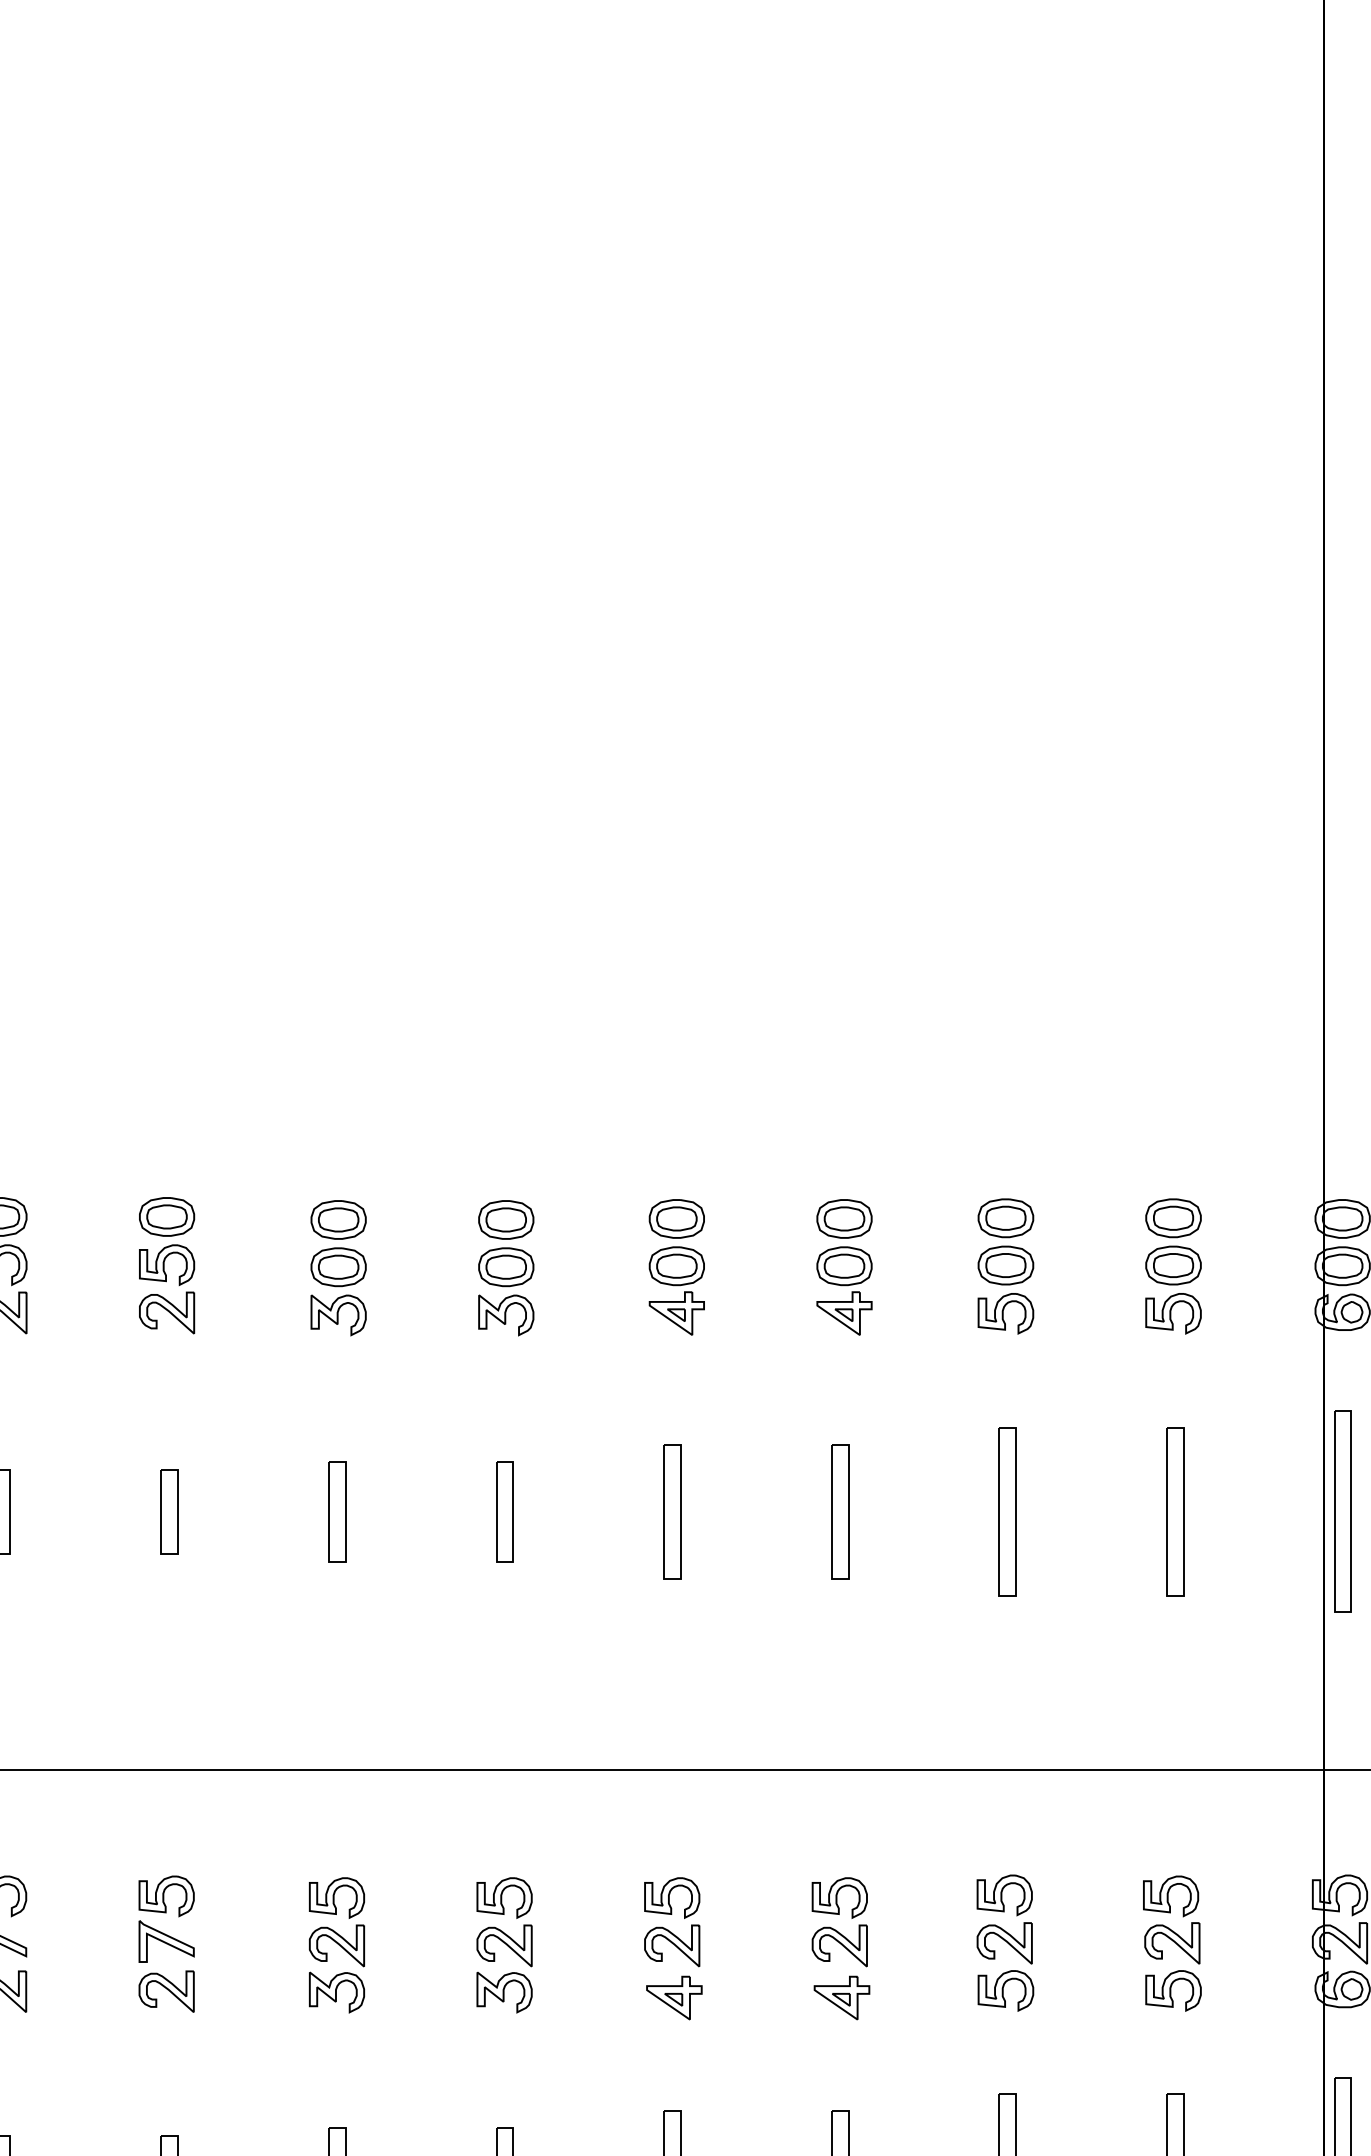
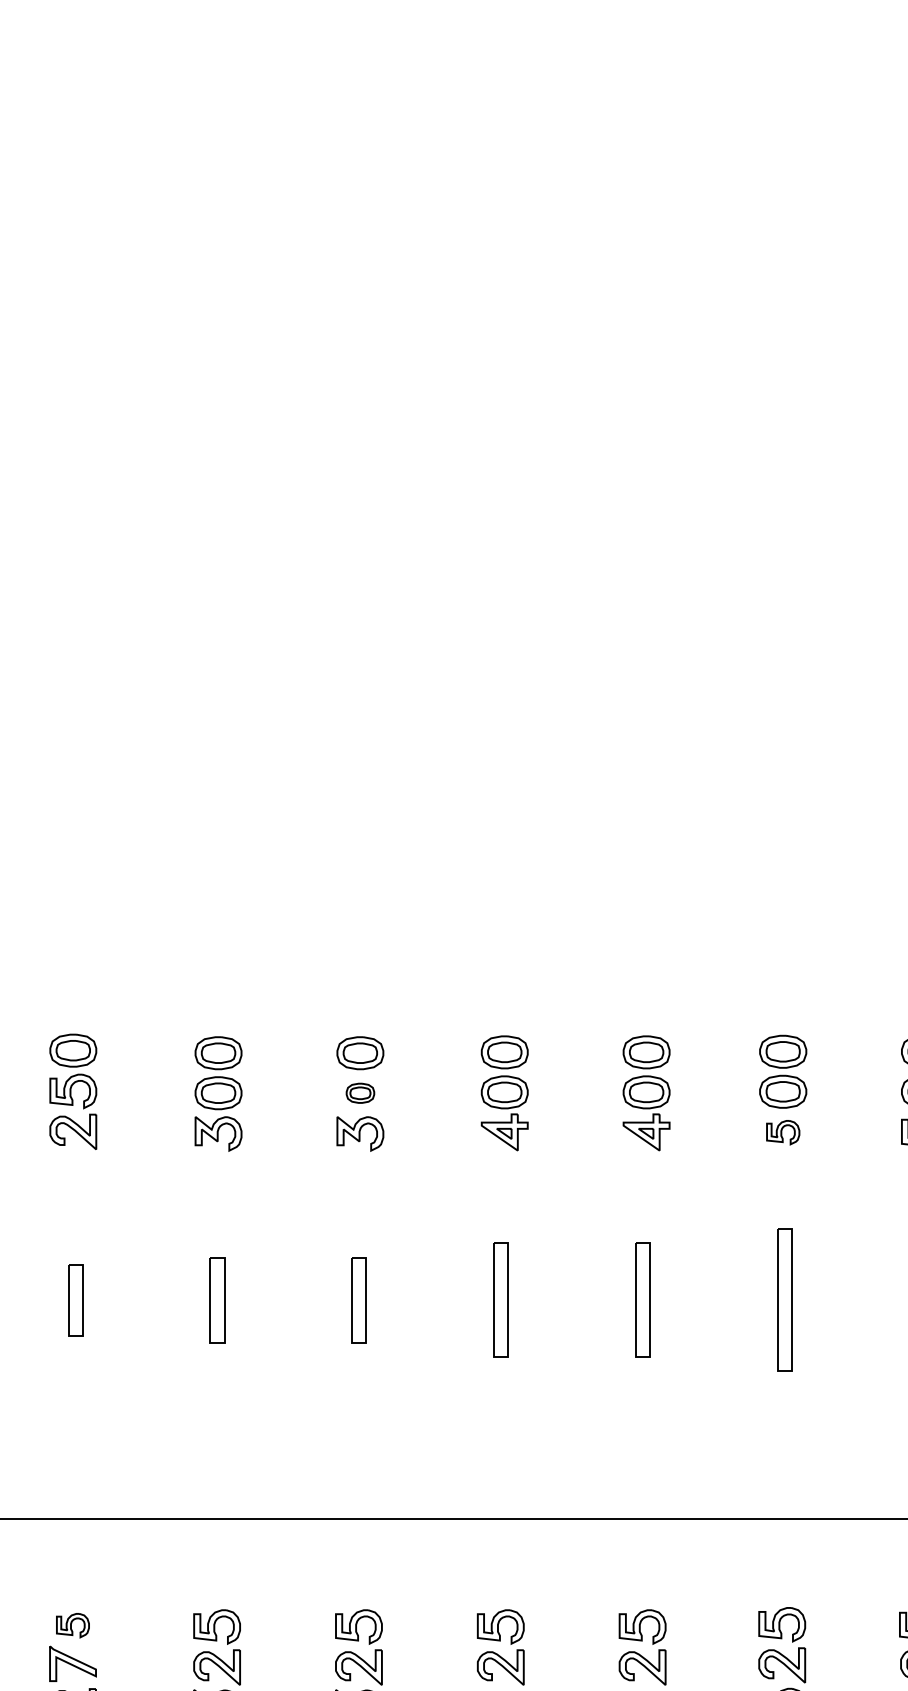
part: (506, 1267) -> (360, 1093), size x0.6
part: (1005, 1313) -> (782, 1132), size x0.7
part: (166, 1896) -> (72, 1625), size x0.7

